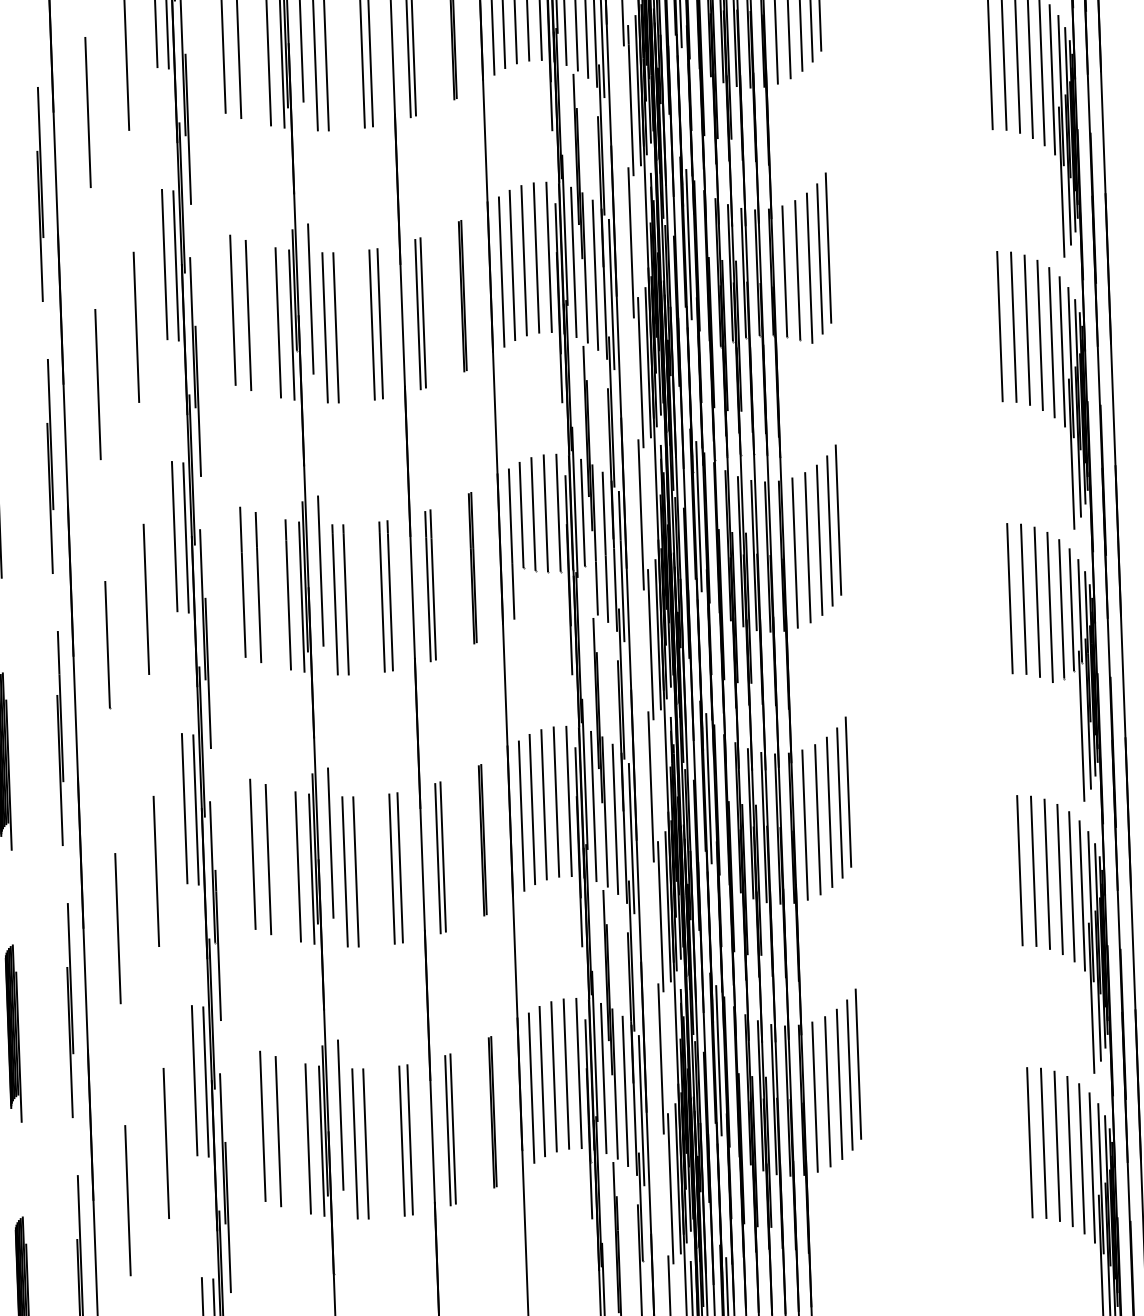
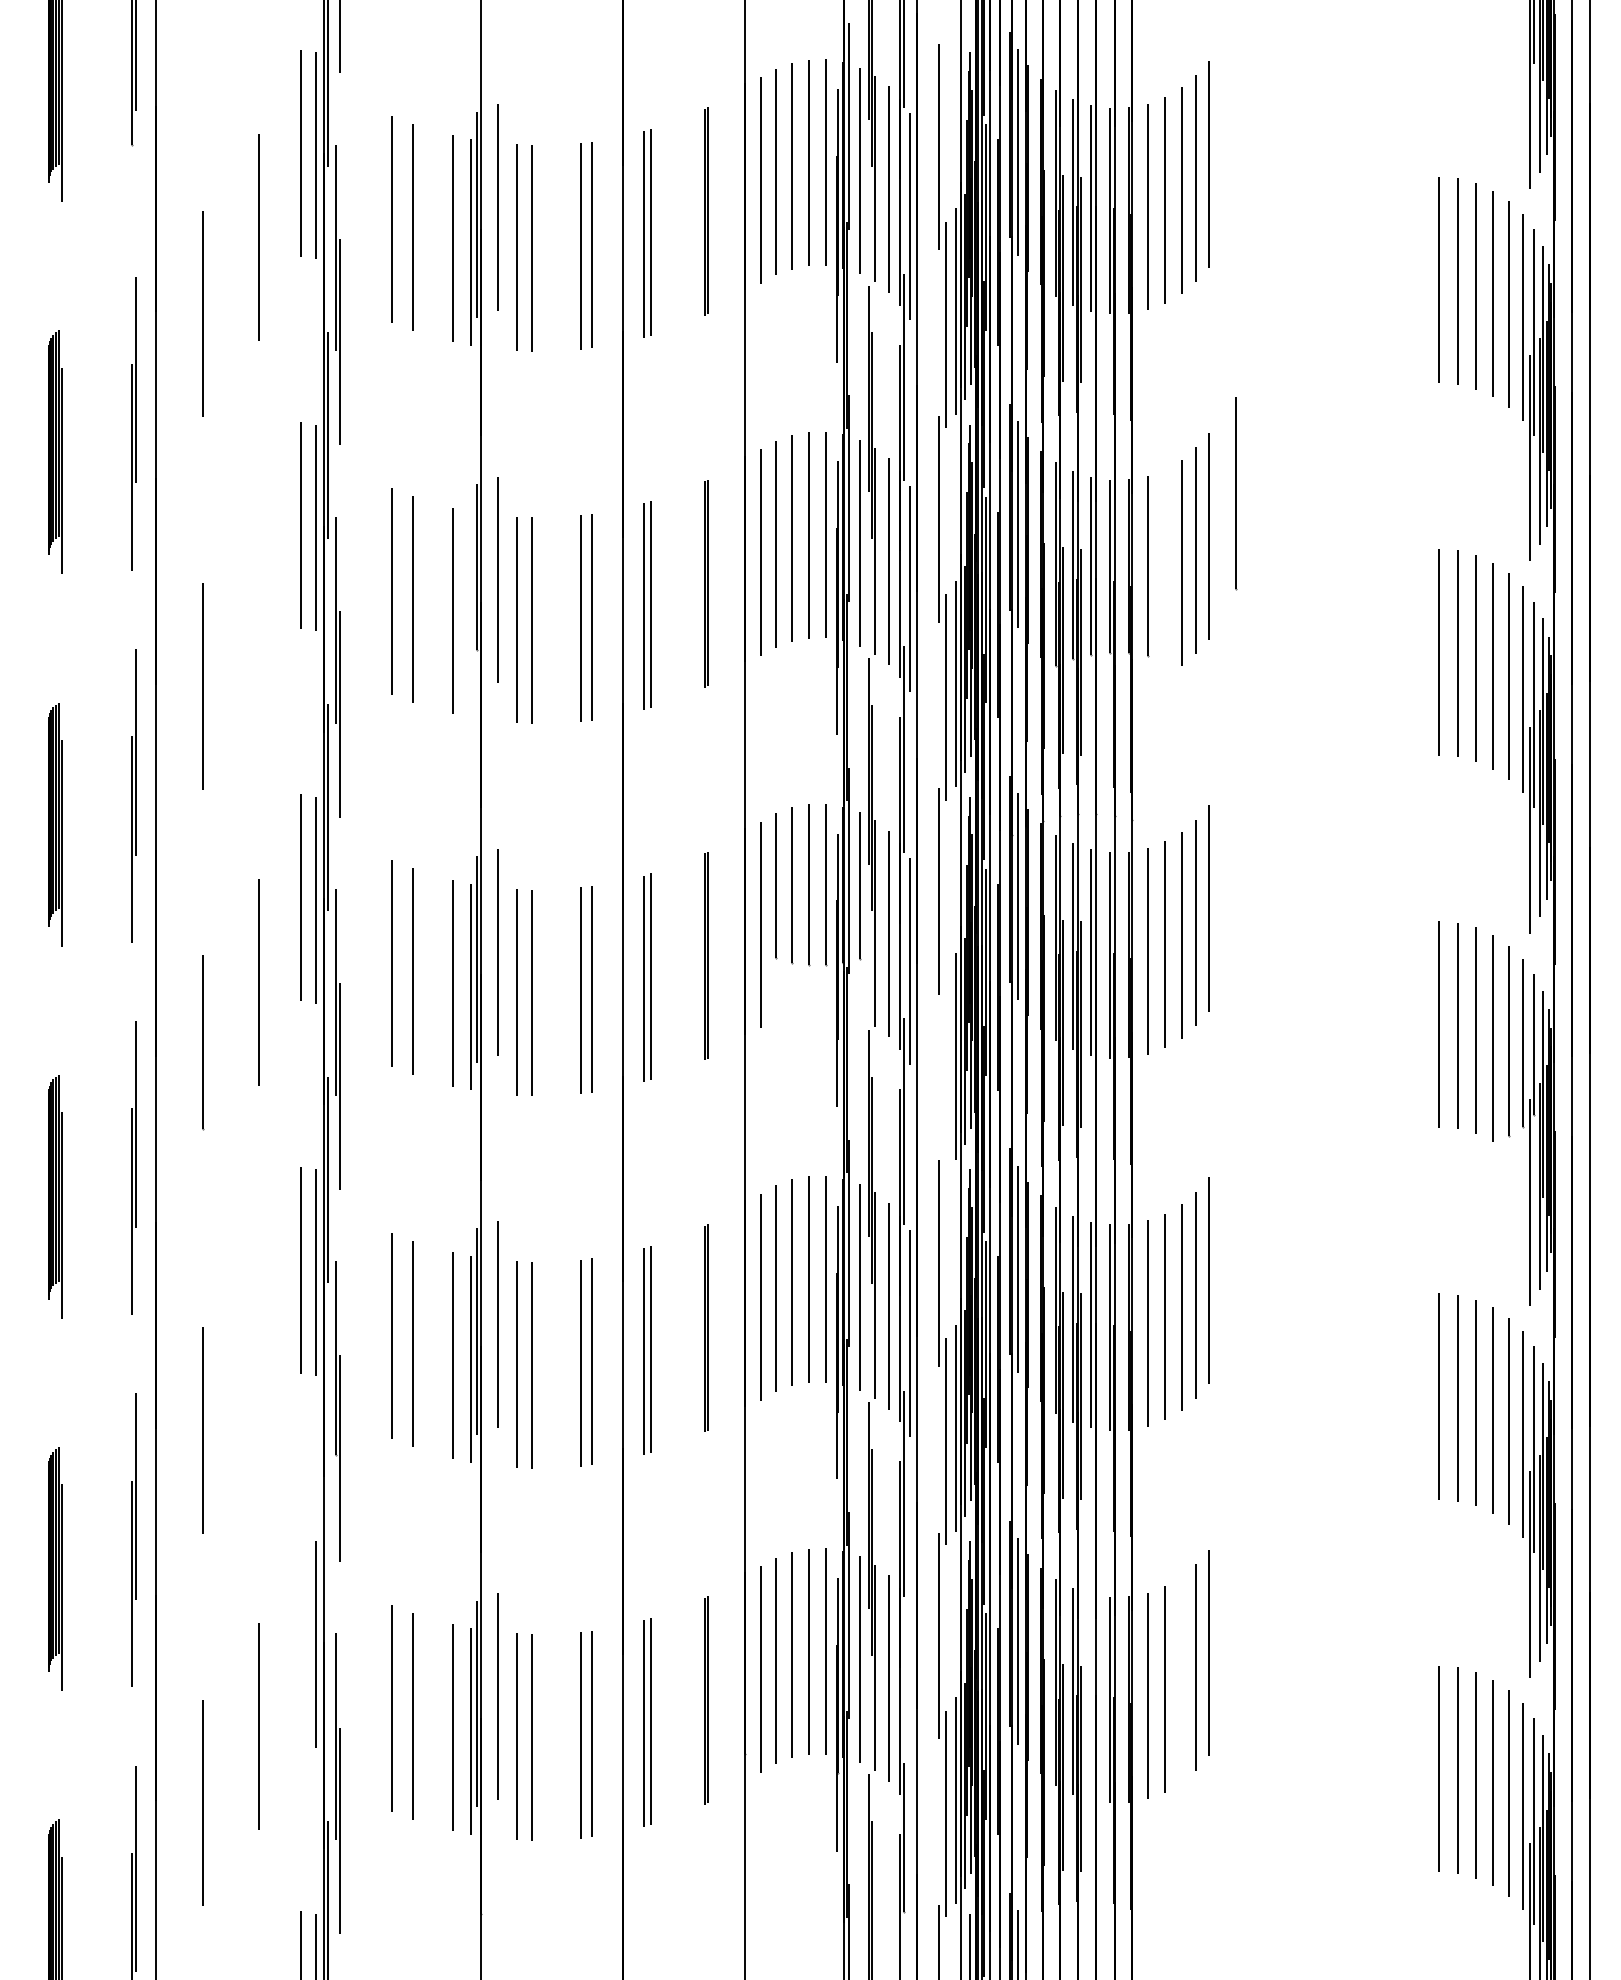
line: (797, 270) -> (1236, 493), moved
line: (292, 324) -> (471, 614), removed
line: (136, 327) -> (258, 609), removed
line: (650, 644) -> (945, 1069), removed
line: (156, 871) -> (258, 1354), removed
line: (211, 1013) -> (327, 1551), removed
line: (194, 1080) -> (300, 1642), removed
line: (839, 1084) -> (1181, 1679), removed
line: (774, 1099) -> (1091, 1696), removed
line: (641, 1110) -> (909, 1705), removed

